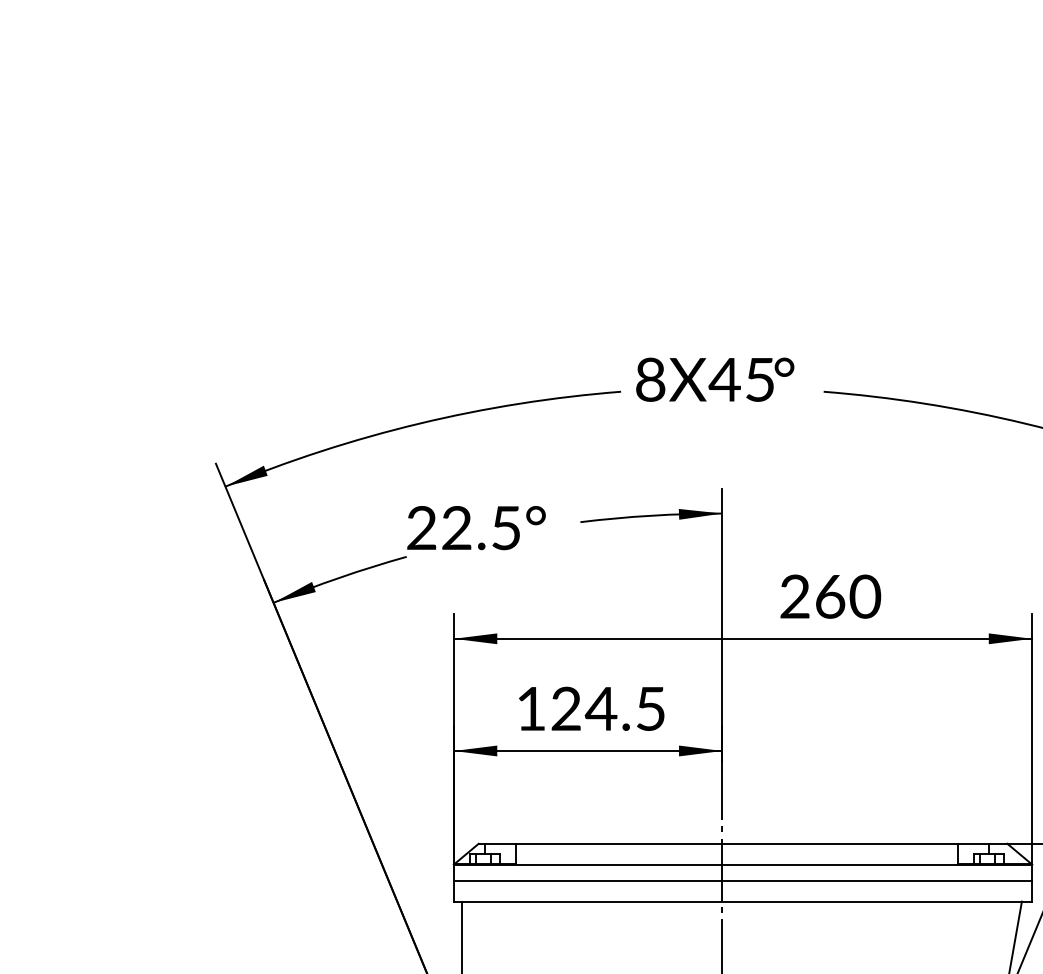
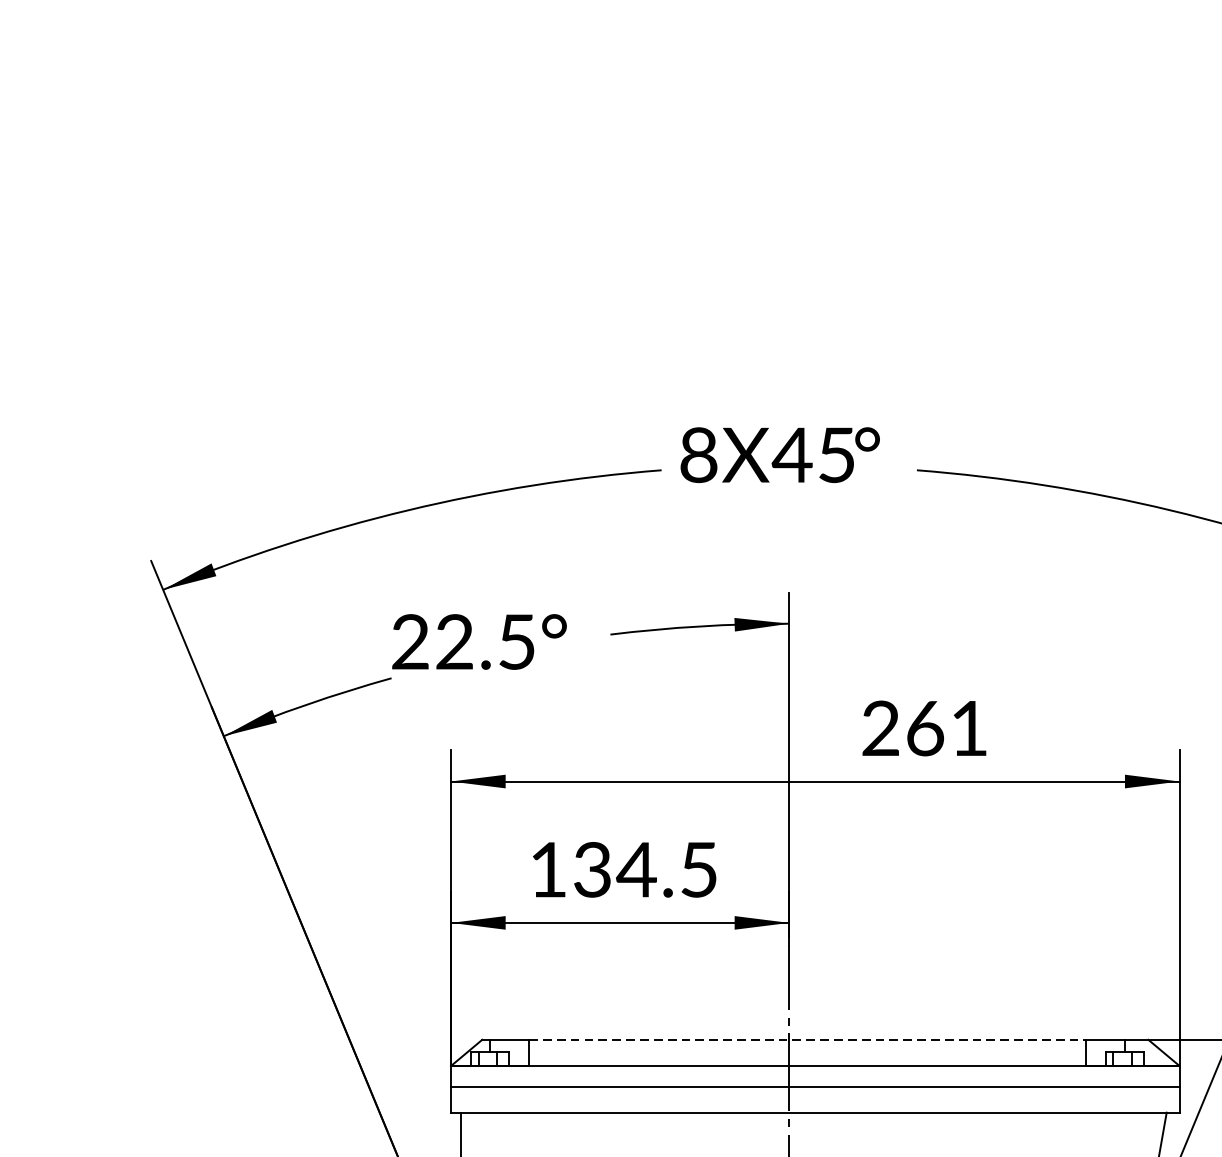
text: (865, 596) -> (969, 728), 260 -> 261
text: (565, 708) -> (591, 869), 124.5 -> 134.5
line: (736, 843) -> (807, 1039), solid -> dashed

